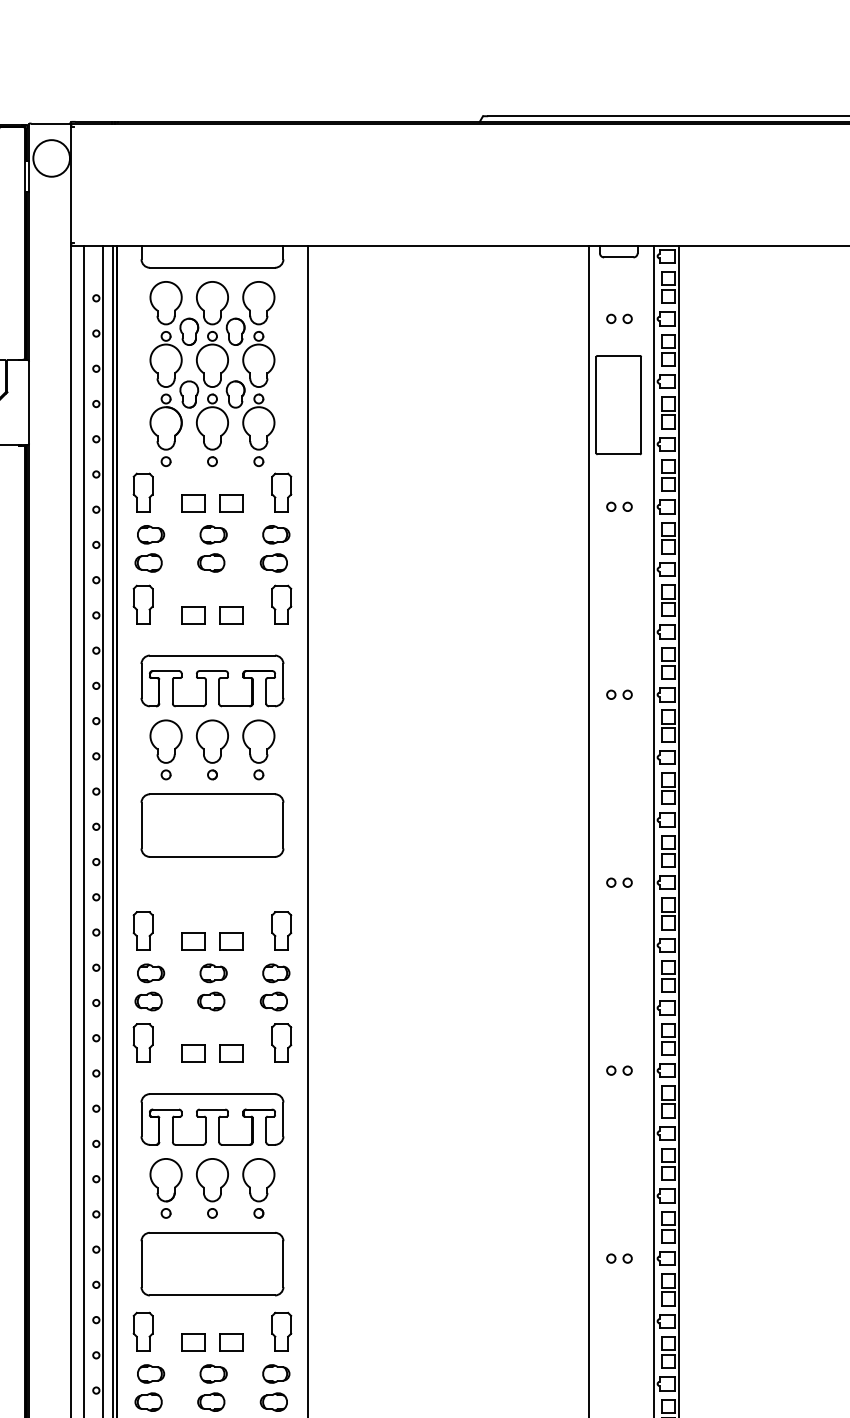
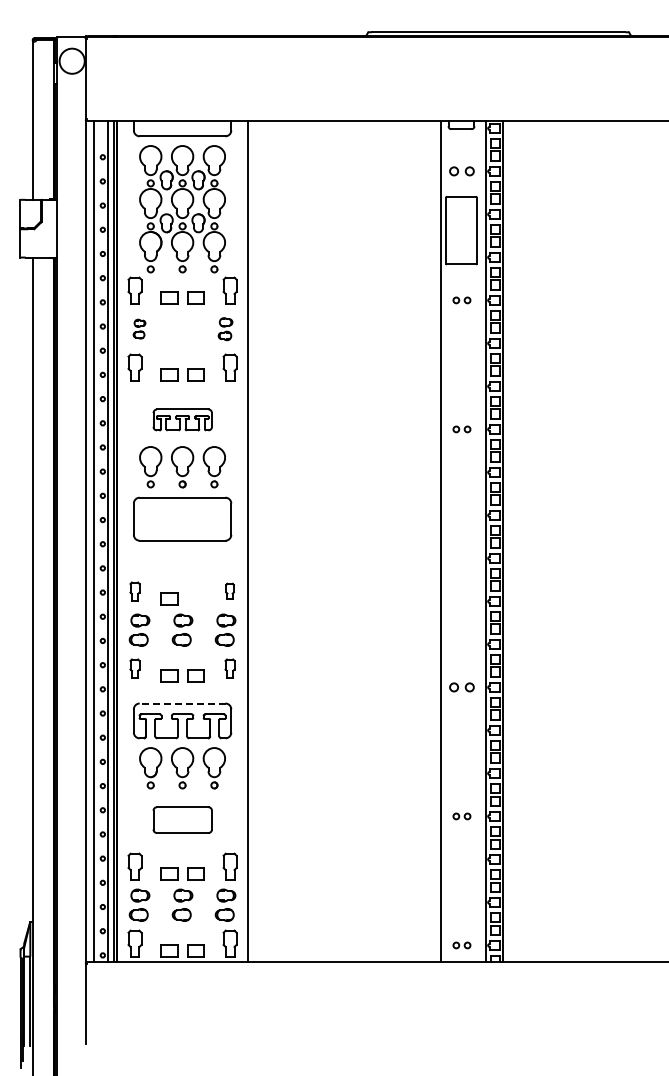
part: (618, 319) -> (461, 171), size x1.4
part: (149, 547) -> (139, 328), size x0.6
part: (212, 547) -> (182, 328), removed
part: (275, 547) -> (225, 328), size x0.7
part: (212, 680) -> (182, 419), size x0.6
part: (618, 882) -> (461, 558), removed
part: (142, 930) -> (134, 591), size x0.7
part: (280, 930) -> (229, 591), size x0.6
part: (231, 941) -> (195, 598), removed
part: (142, 1043) -> (134, 668), size x0.7
part: (280, 1043) -> (229, 668), size x0.7
part: (618, 1070) -> (461, 687), size x1.4
line: (212, 1094) -> (182, 703), solid -> dashed
part: (212, 1263) -> (182, 819), size x0.6

